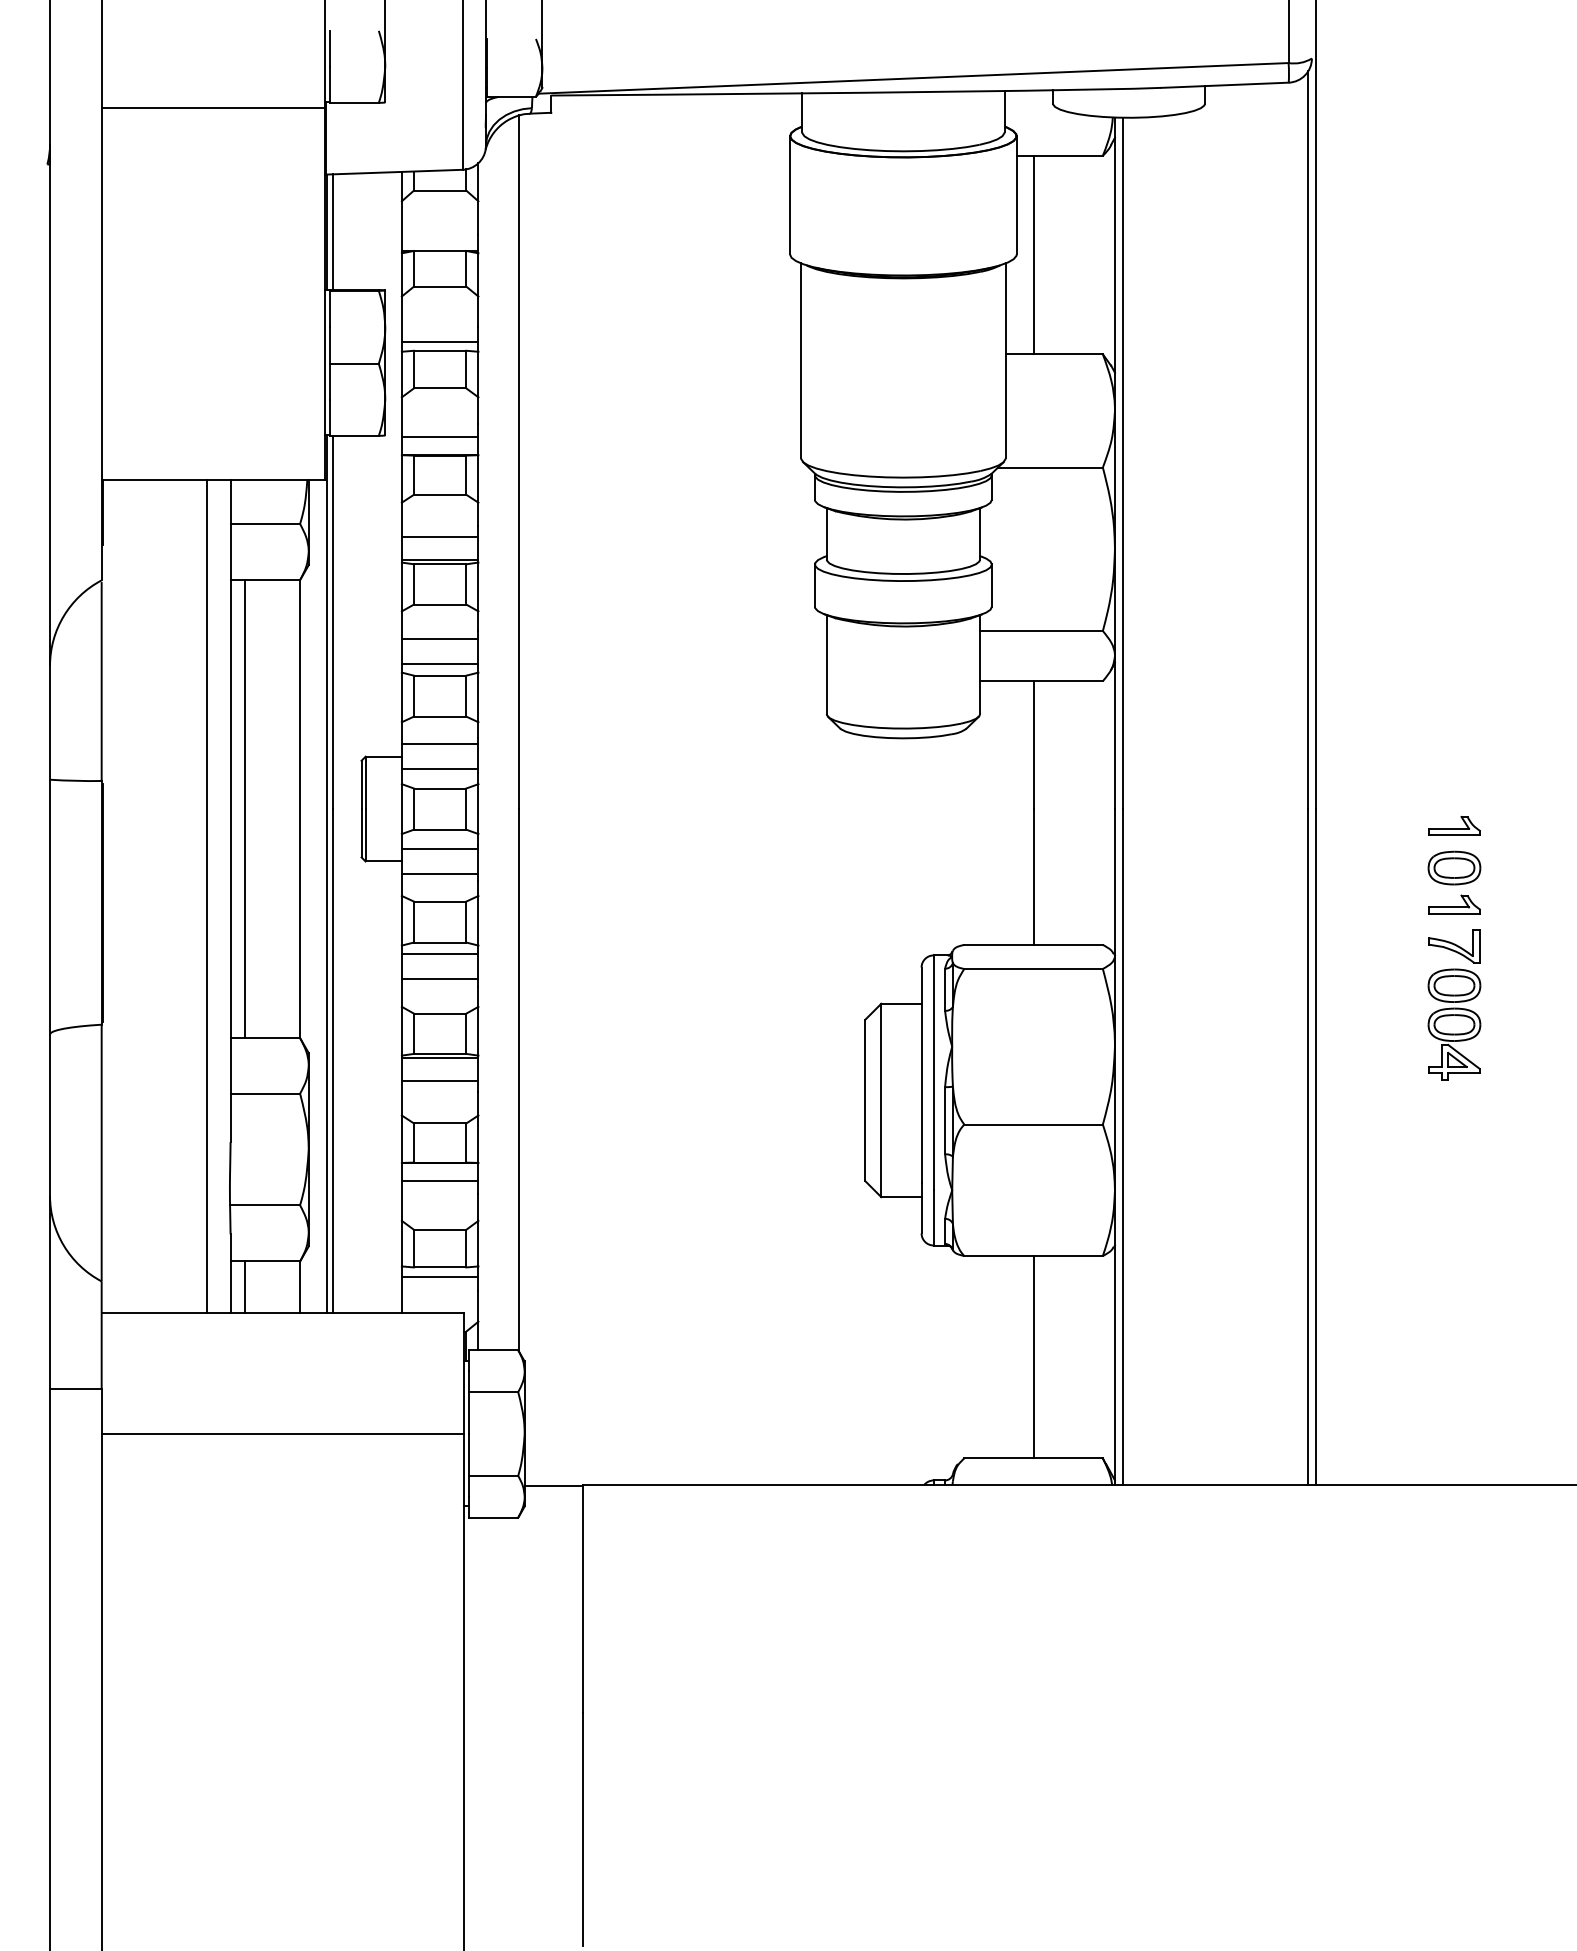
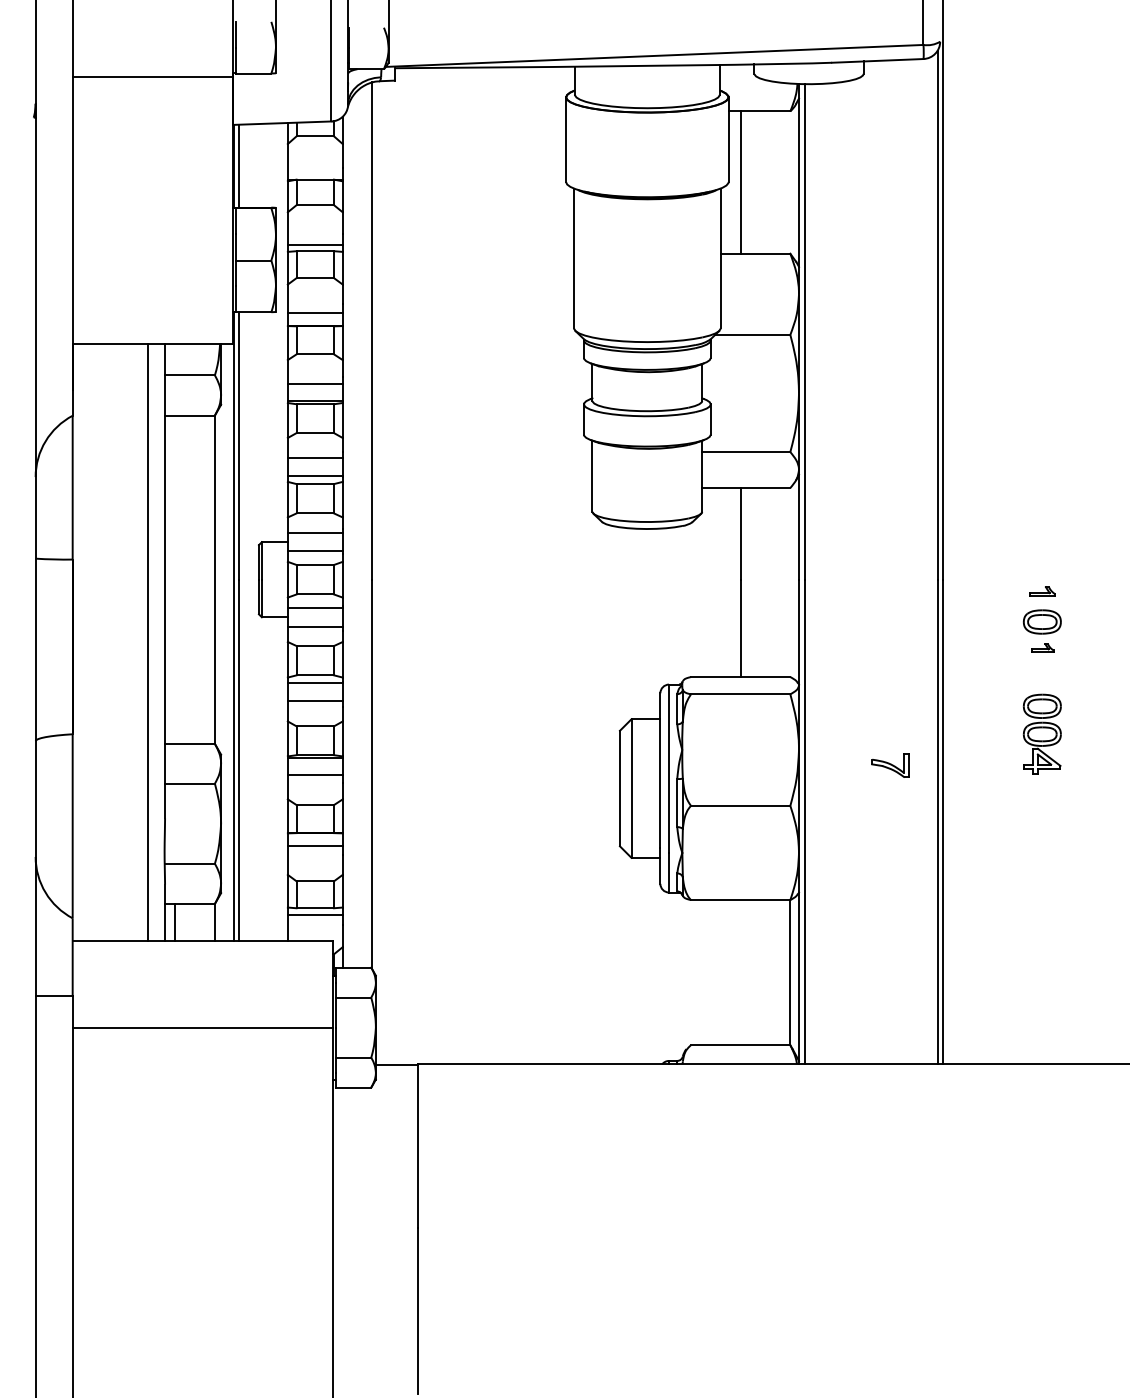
line: (244, 809) -> (175, 580), removed
part: (1454, 825) -> (1042, 591), size x0.7
part: (1454, 904) -> (1042, 648), size x0.6
part: (1454, 946) -> (890, 765), moved
line: (1034, 1357) -> (790, 972), moved

